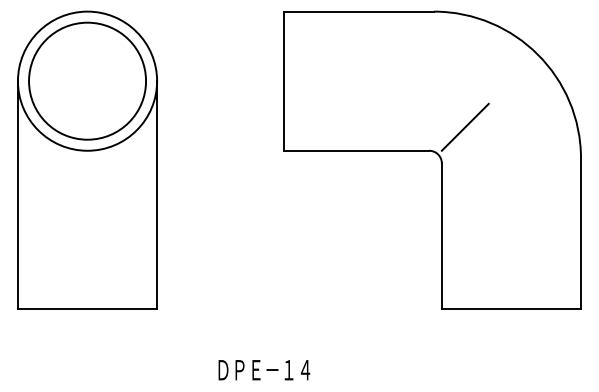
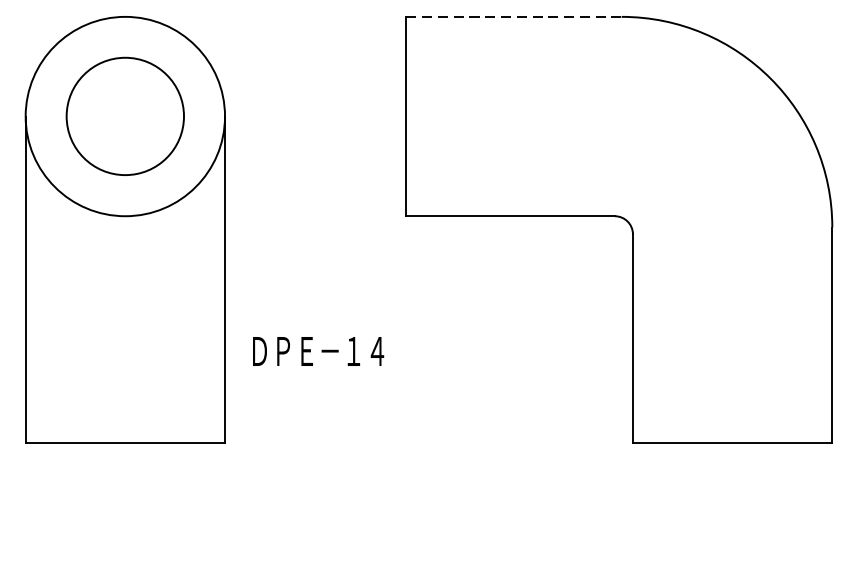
line: (359, 11) -> (514, 16), solid -> dashed
circle: (87, 80) -> (125, 115), size x0.7
line: (464, 126) -> (665, 181), removed
text: (264, 370) -> (318, 351), moved

